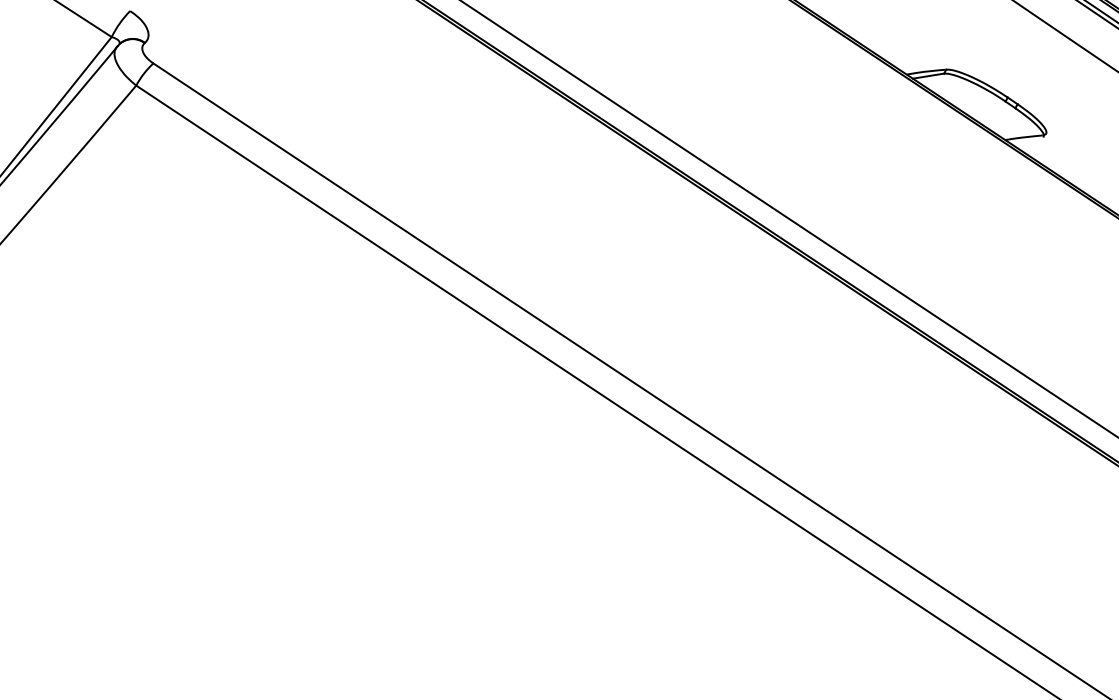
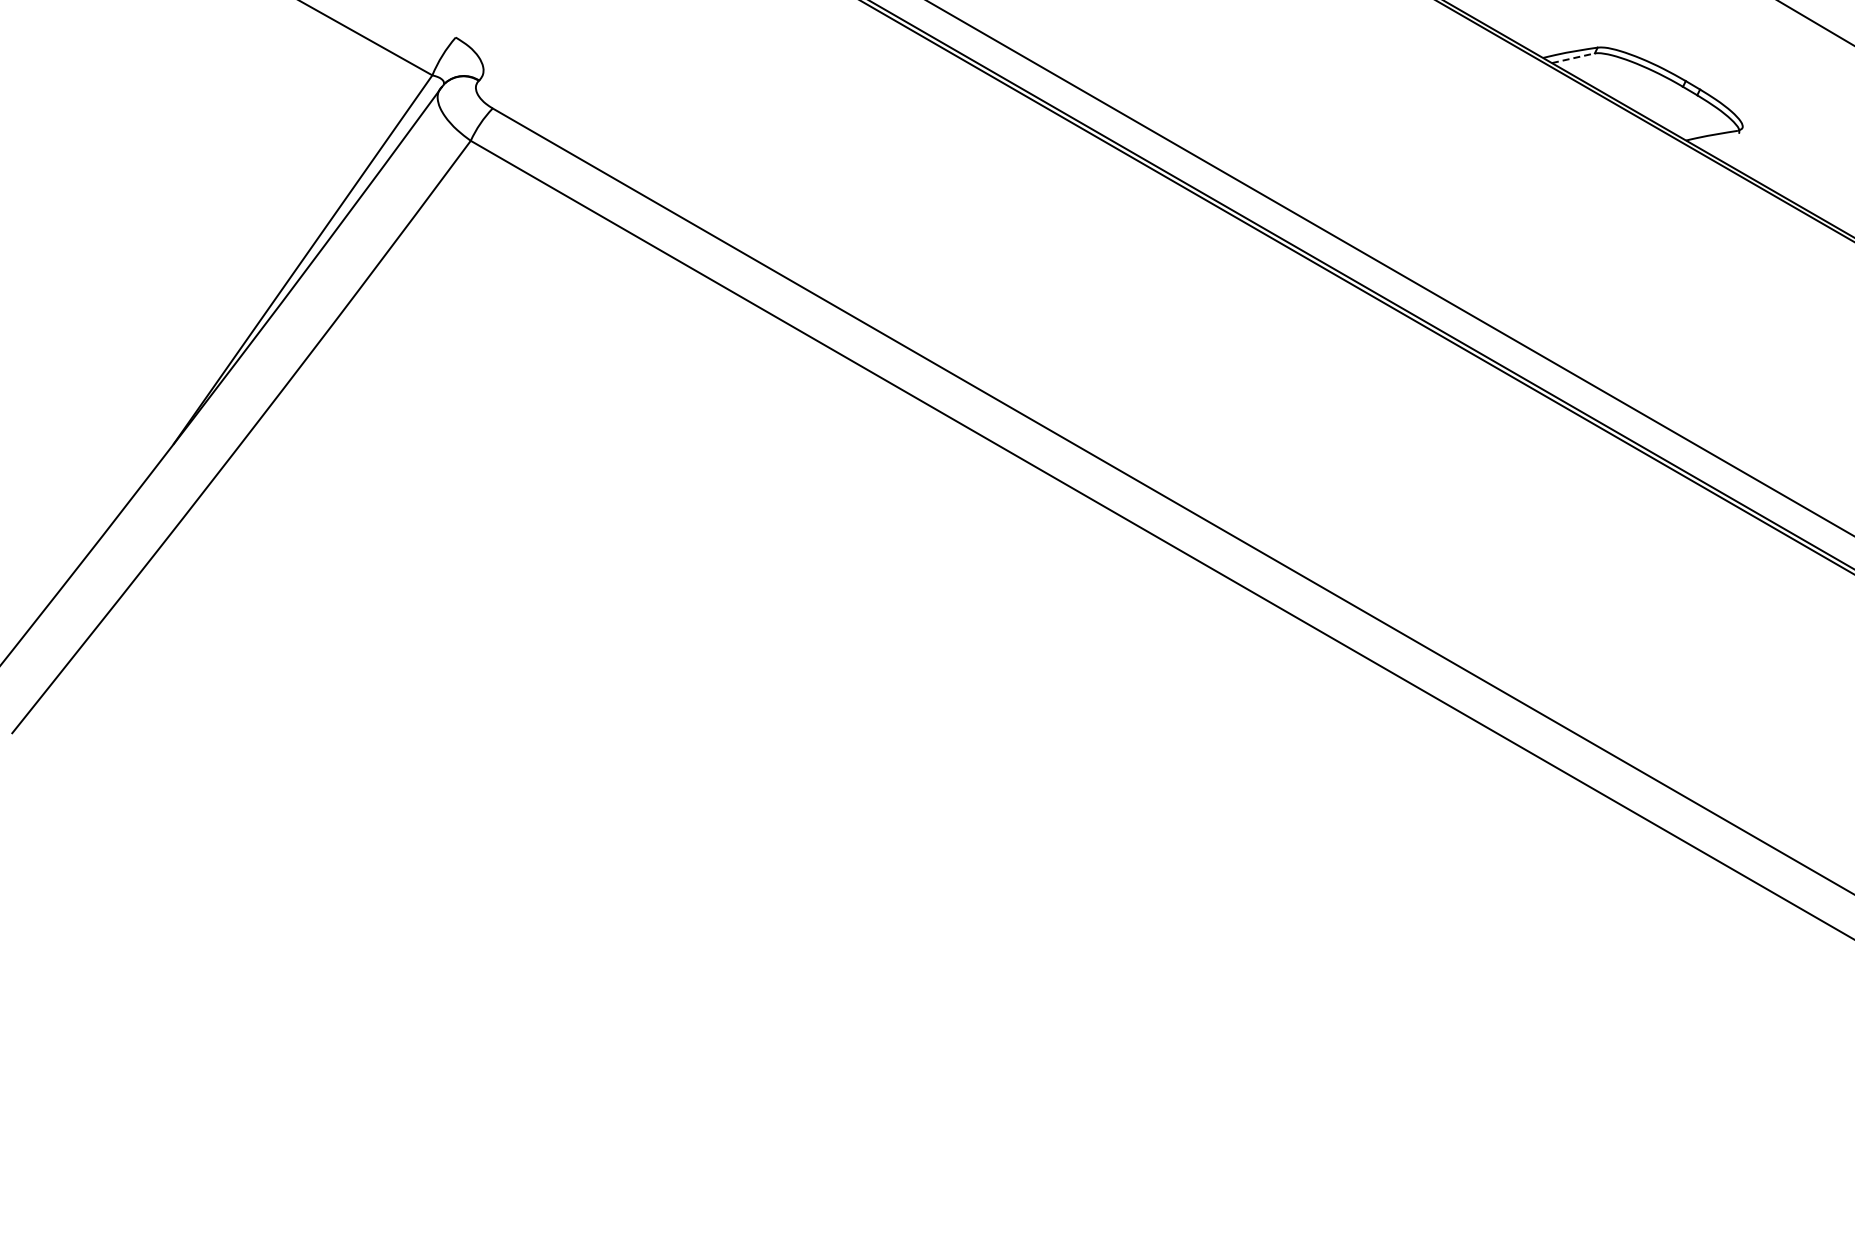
line: (928, 76) -> (1573, 58), solid -> dashed

